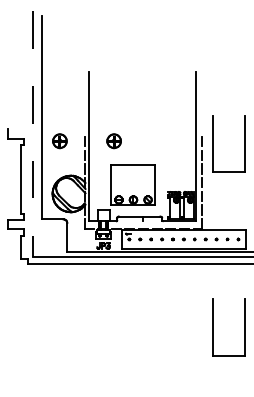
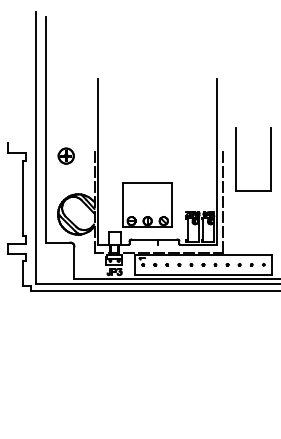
line: (33, 134) -> (36, 148), dashed -> solid
part: (113, 140) -> (125, 155), removed
part: (213, 327) -> (236, 362), removed

